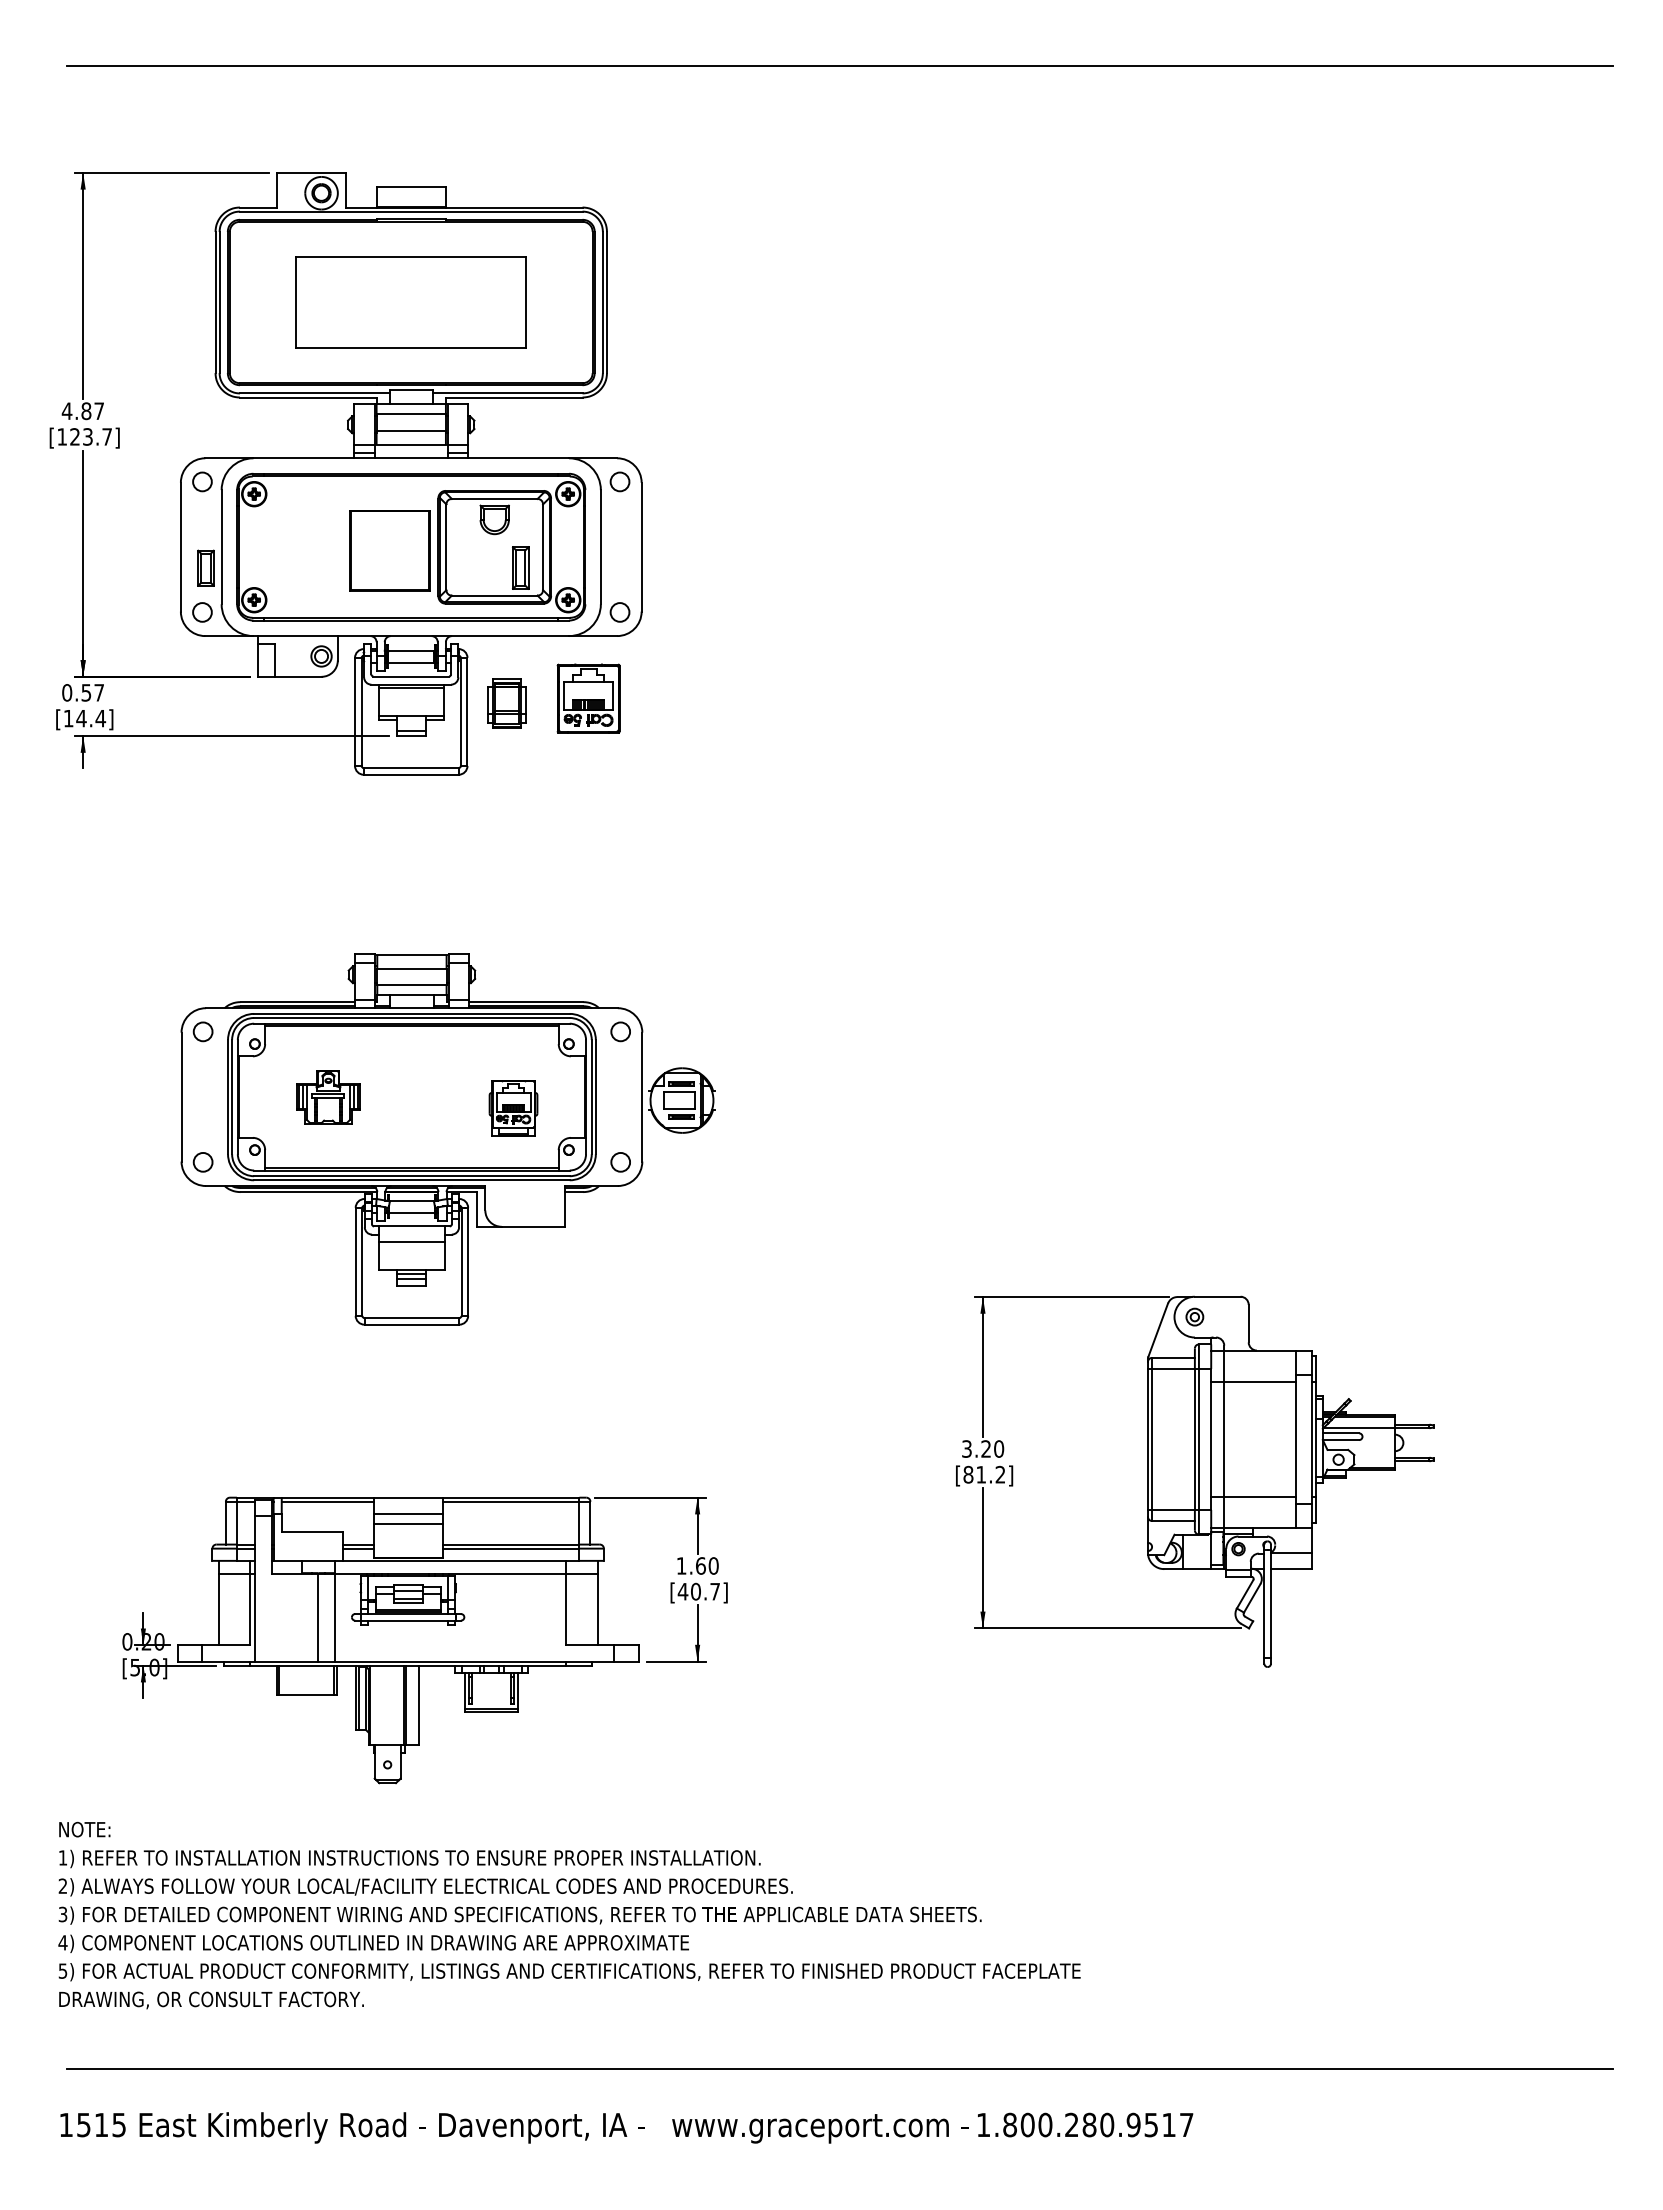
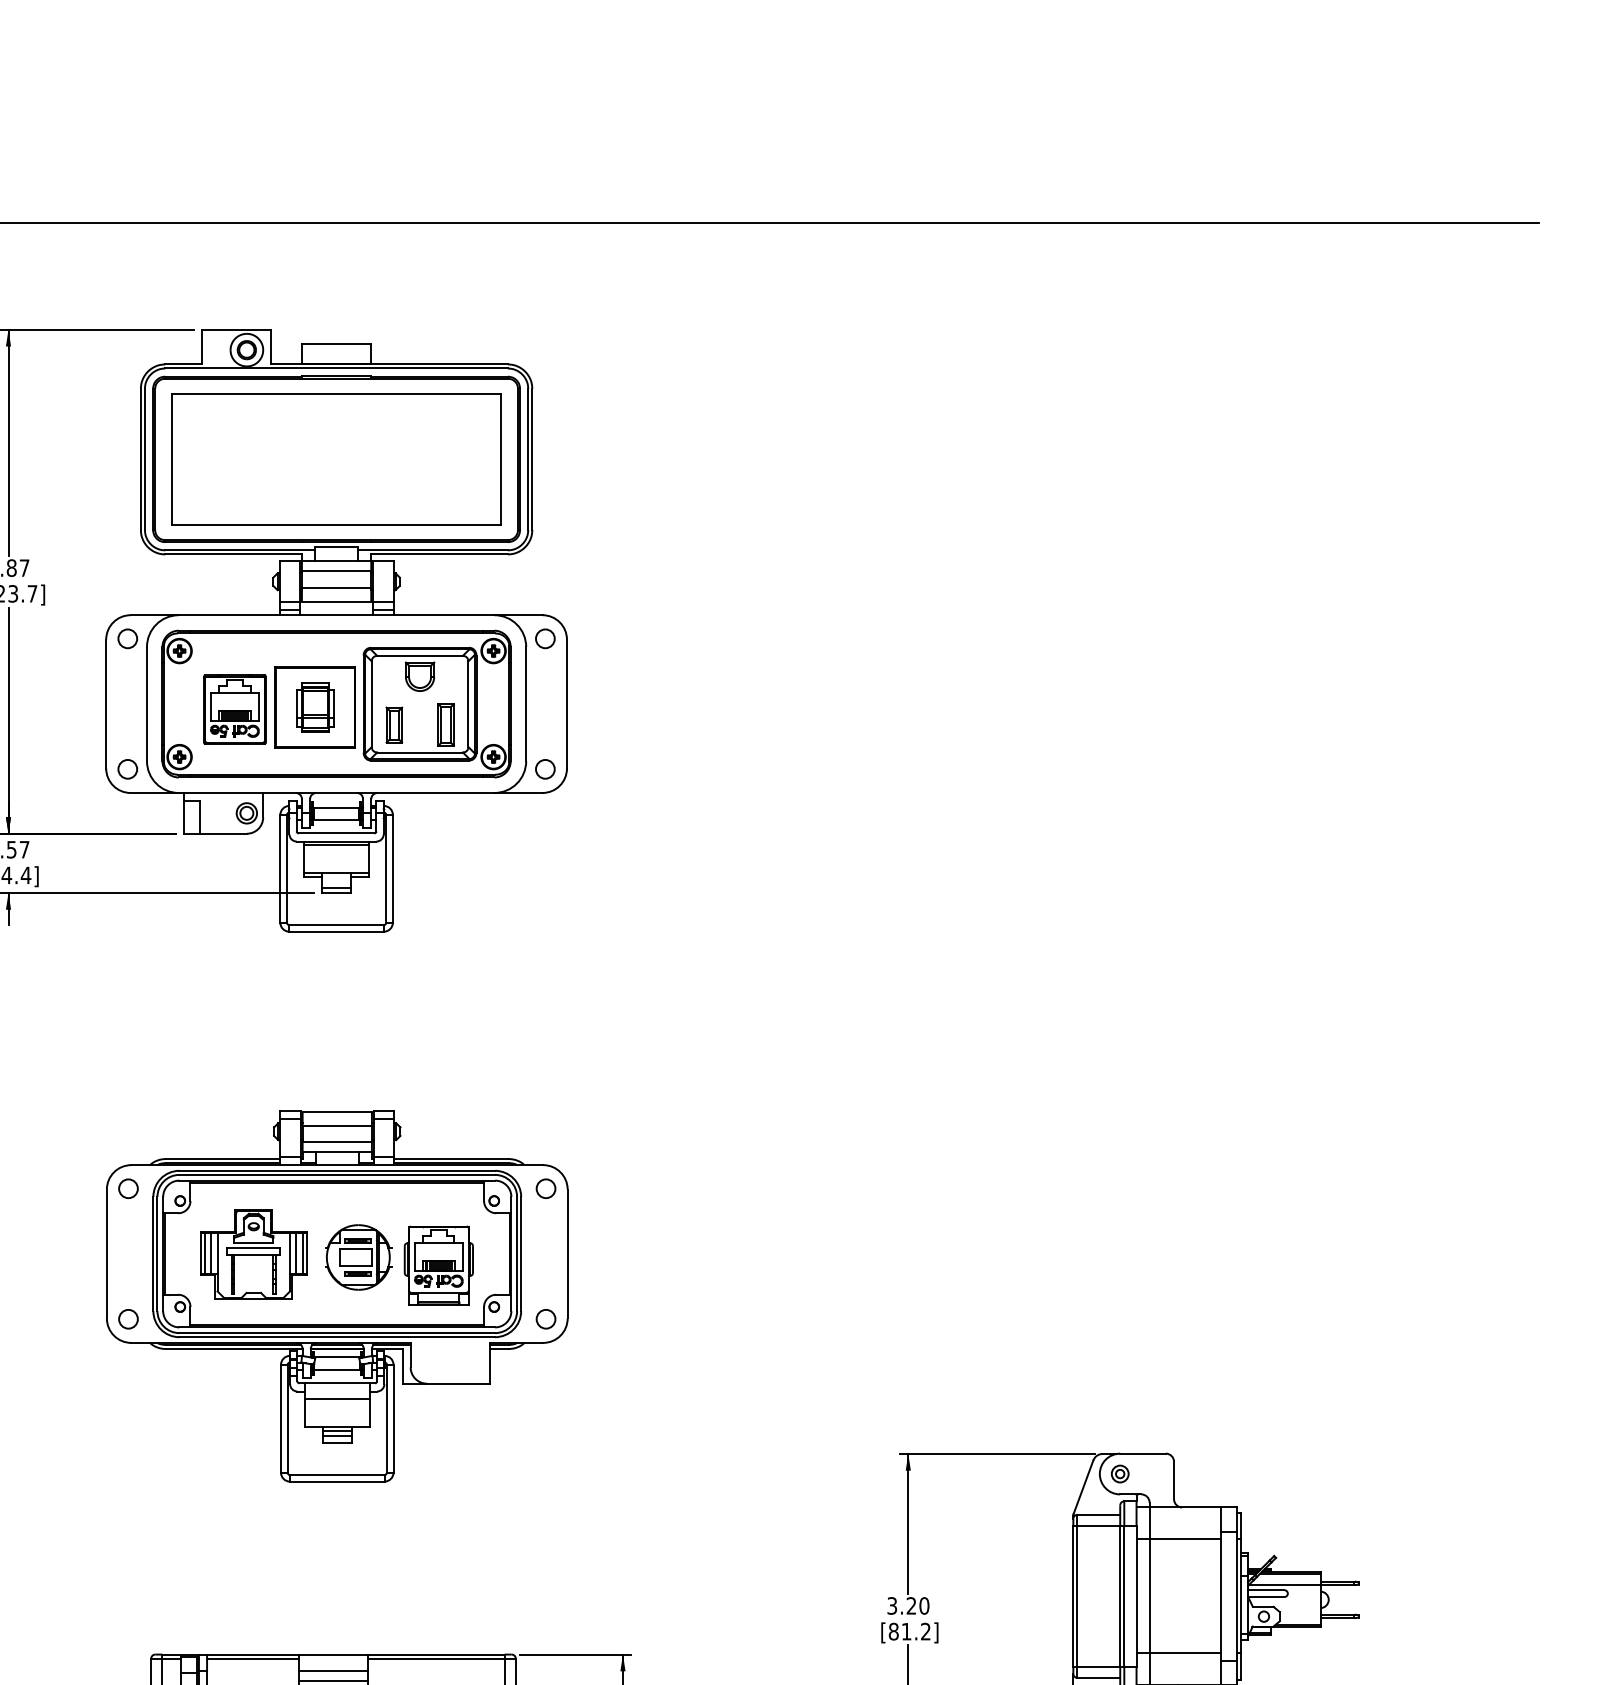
part: (410, 302) -> (335, 459), size x1.43
part: (205, 567) -> (393, 724), moved
part: (588, 698) -> (234, 709), moved
part: (506, 703) -> (314, 707), moved
part: (328, 1097) -> (253, 1254), size x1.67
part: (681, 1100) -> (357, 1257), moved
part: (513, 1108) -> (438, 1265), size x1.43

